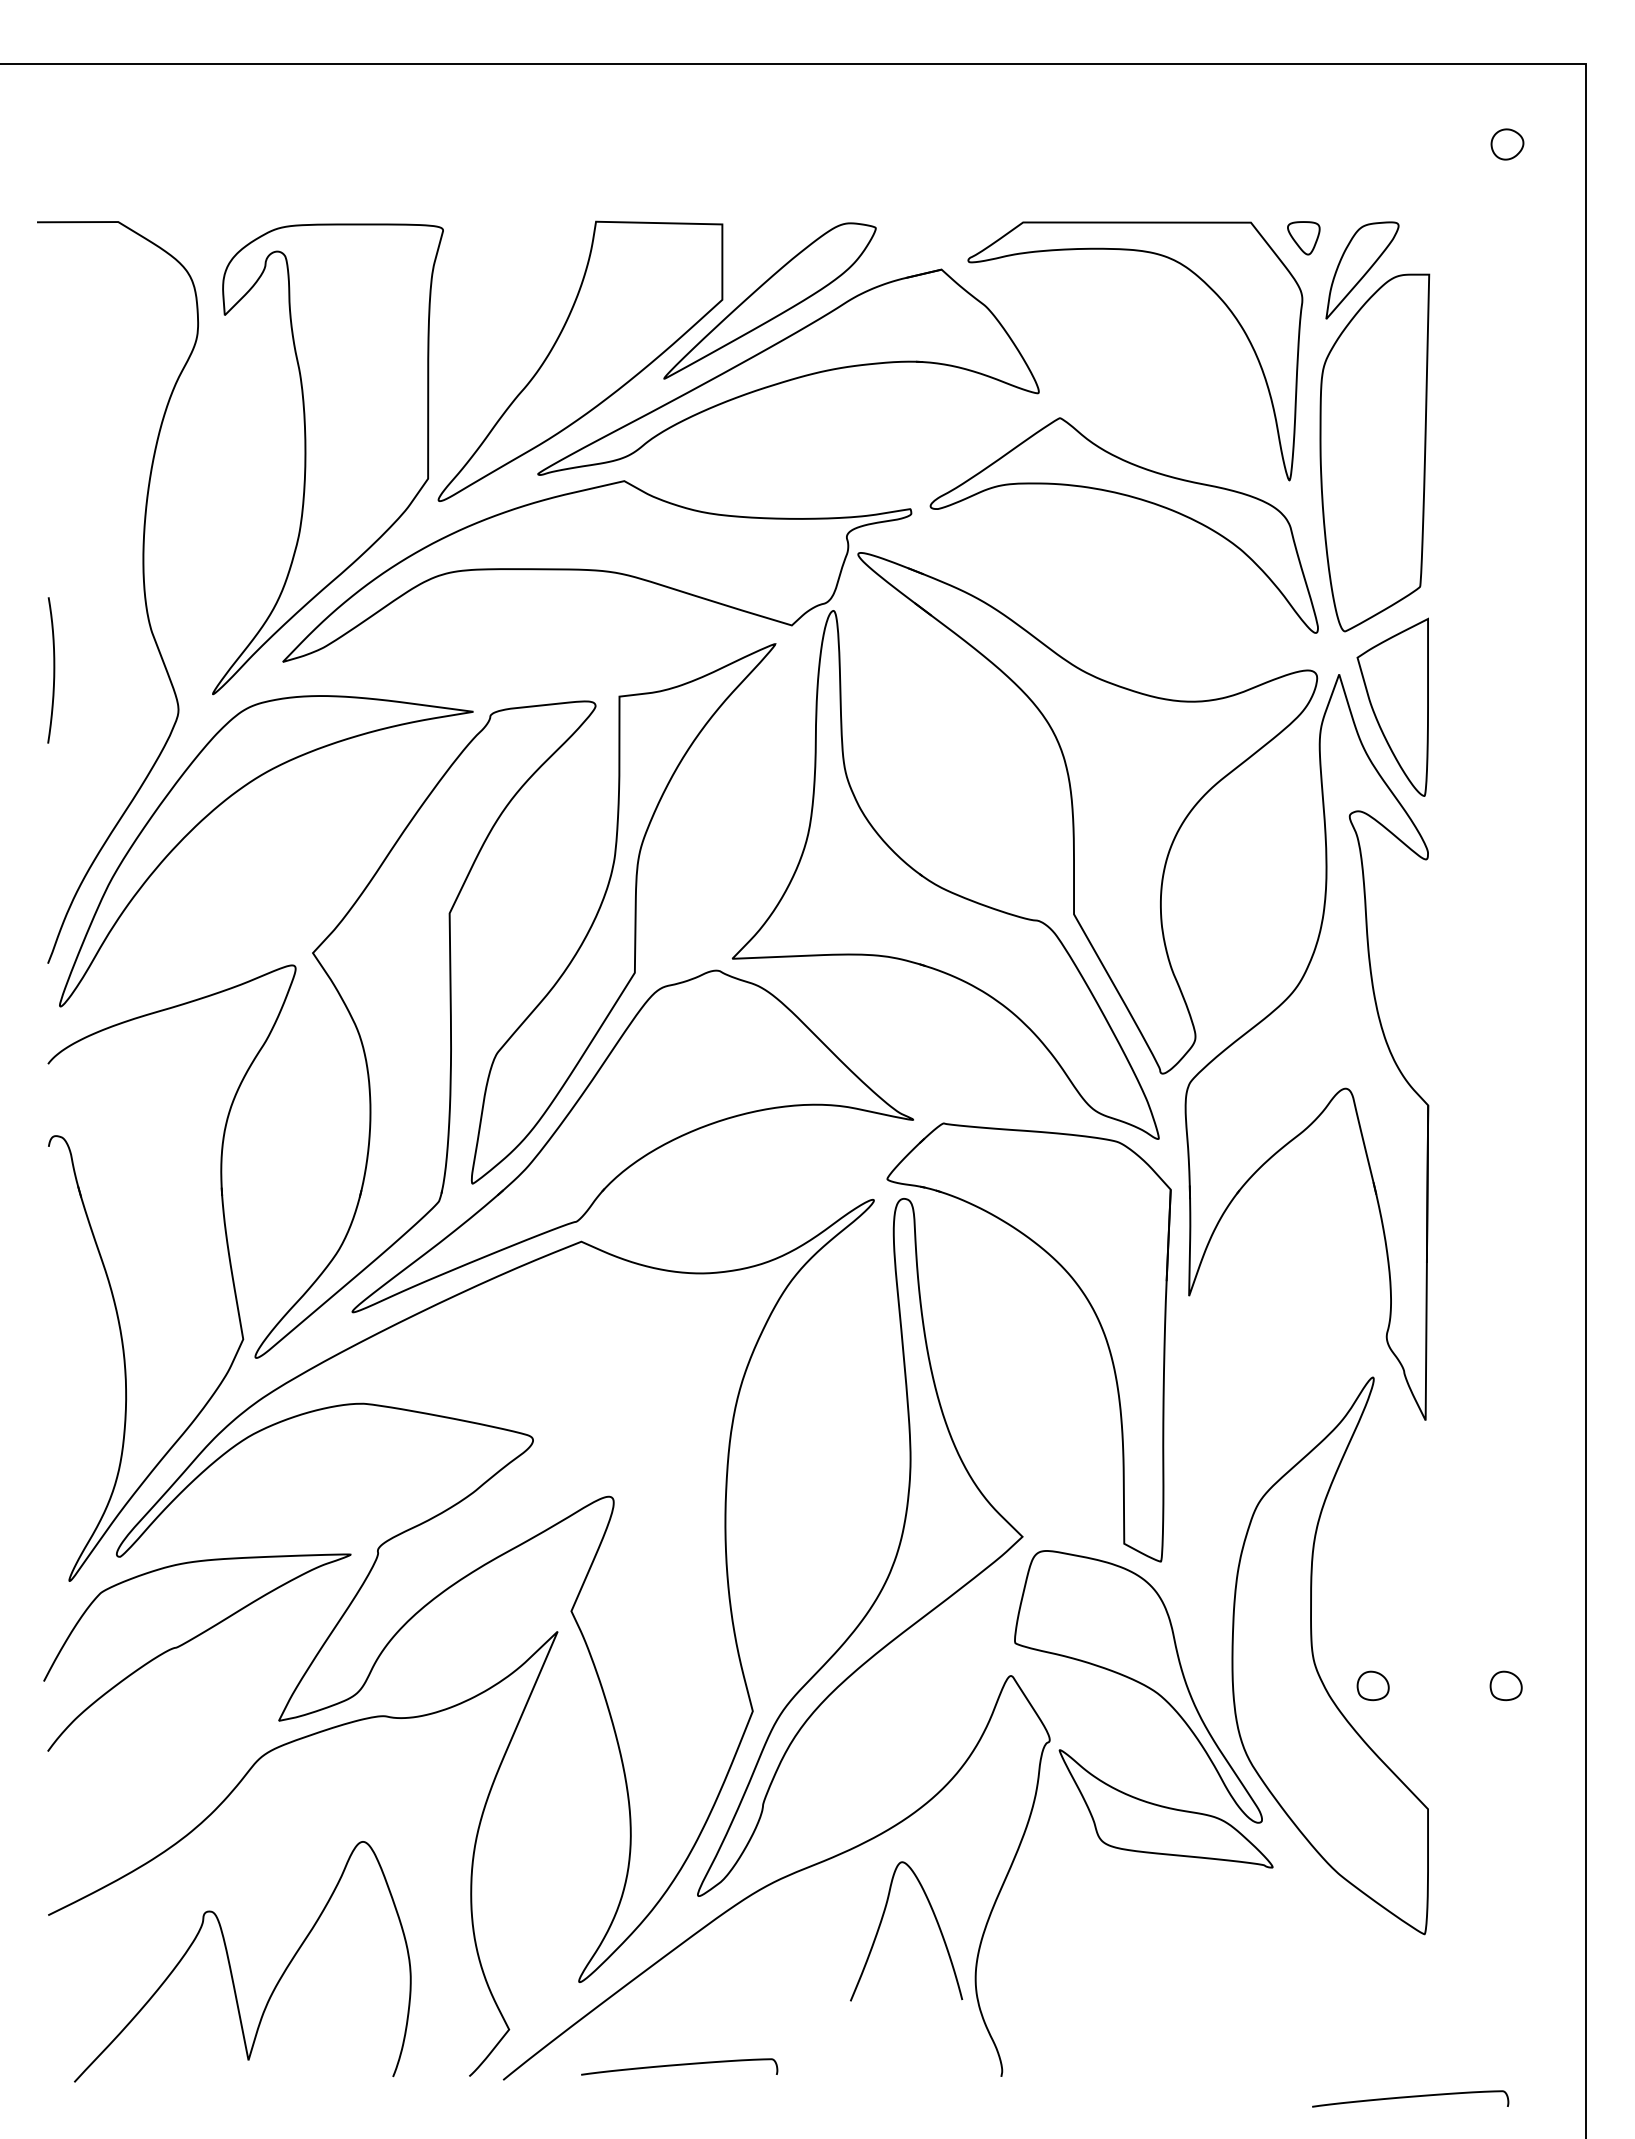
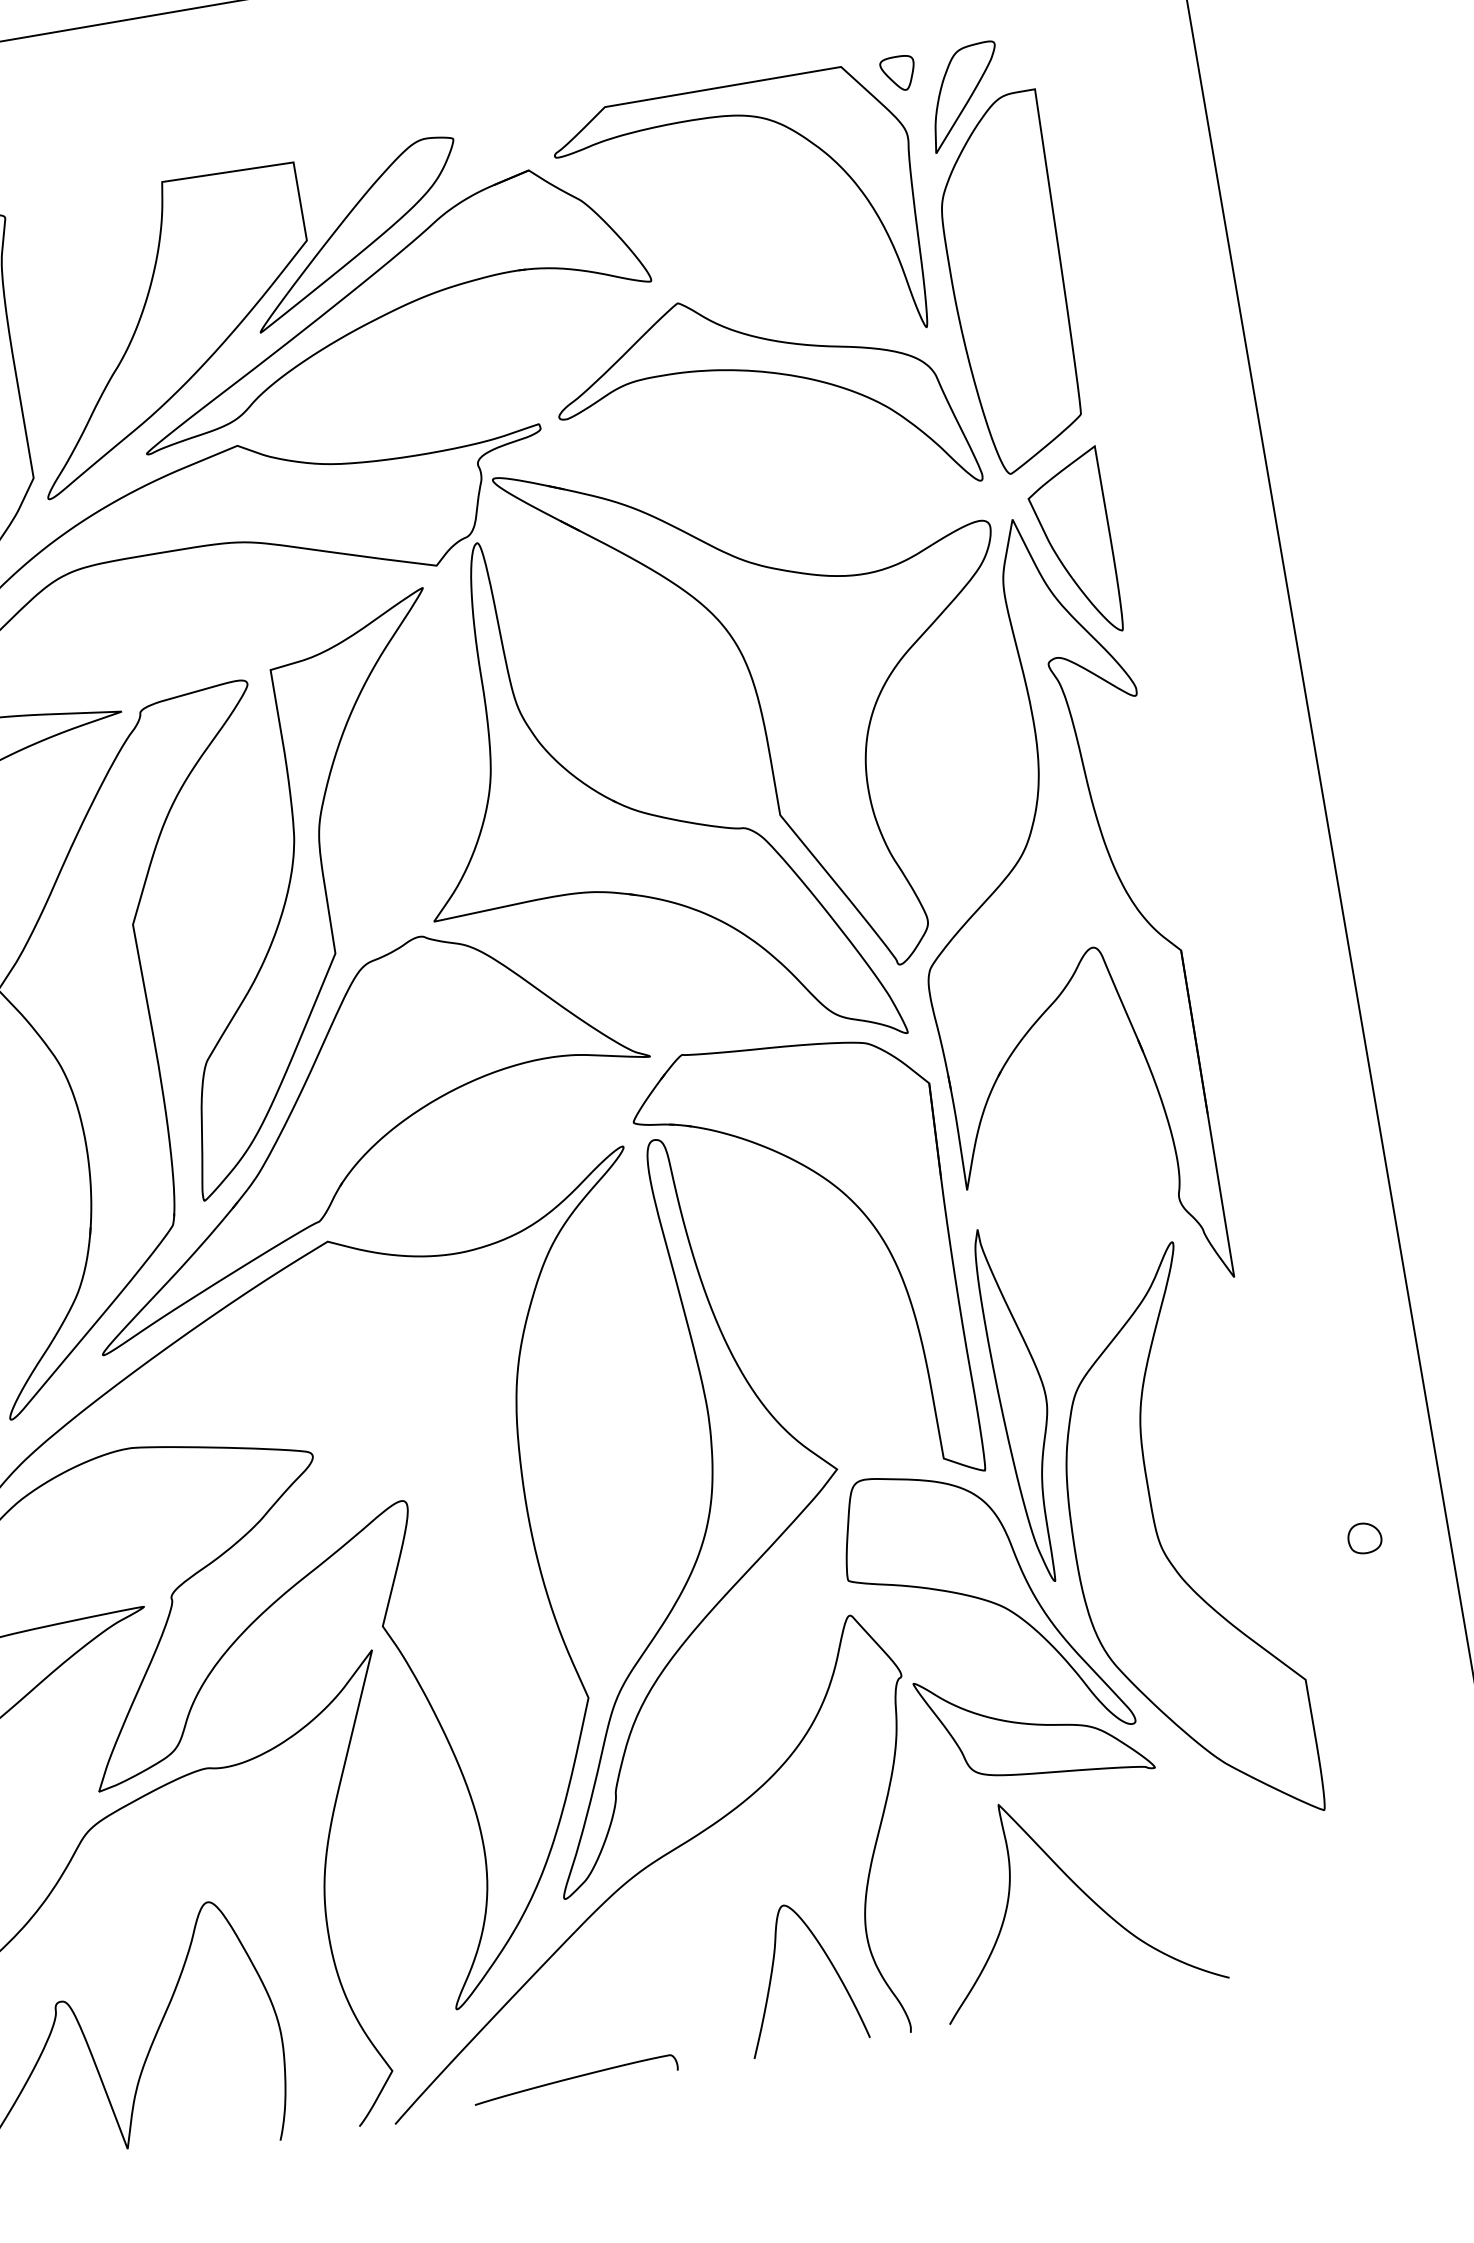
part: (1206, 1505) -> (1022, 1404), added
part: (1372, 1685) -> (1226, 1561), removed
curve: (881, 1923) -> (772, 1972), moved
curve: (1183, 1971) -> (1080, 1891), added
curve: (1410, 2097) -> (1338, 1981), removed

